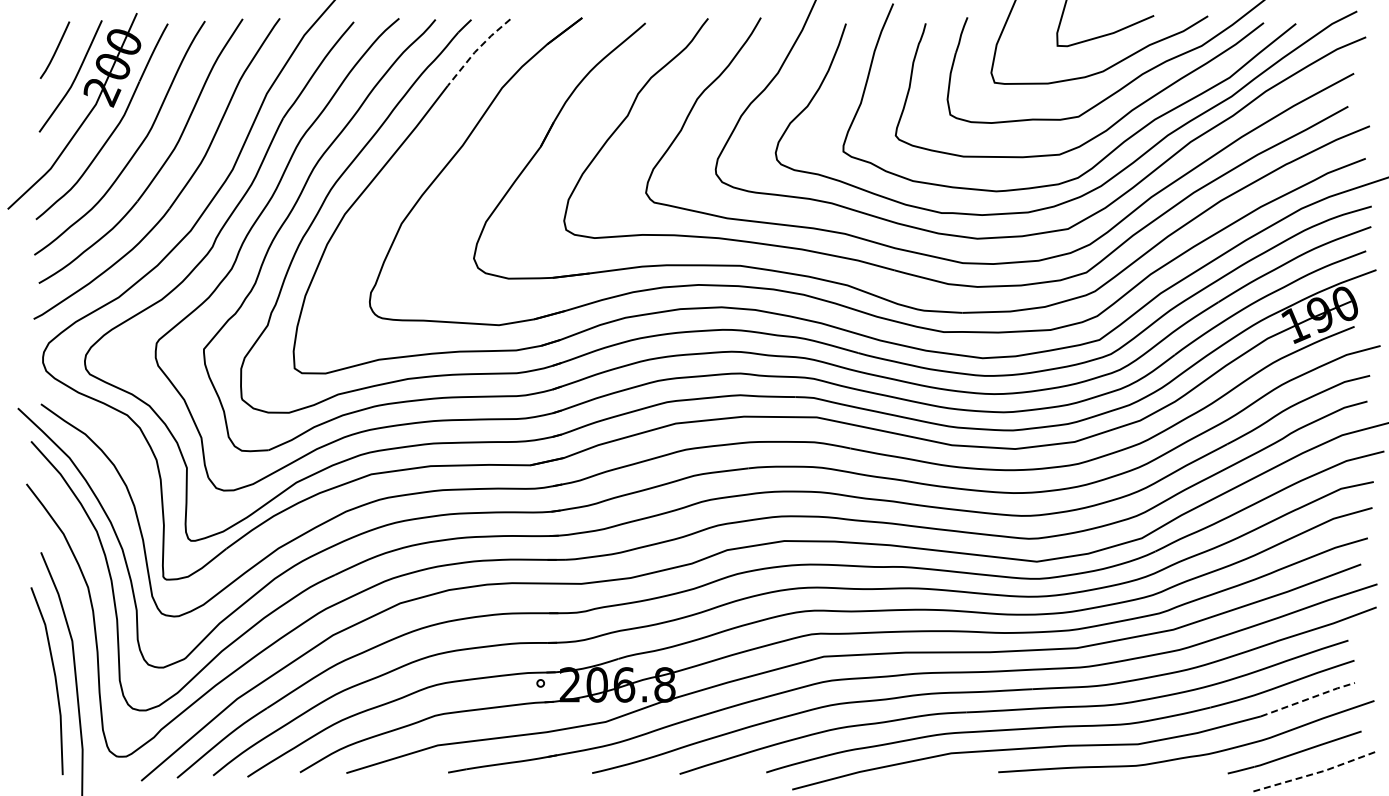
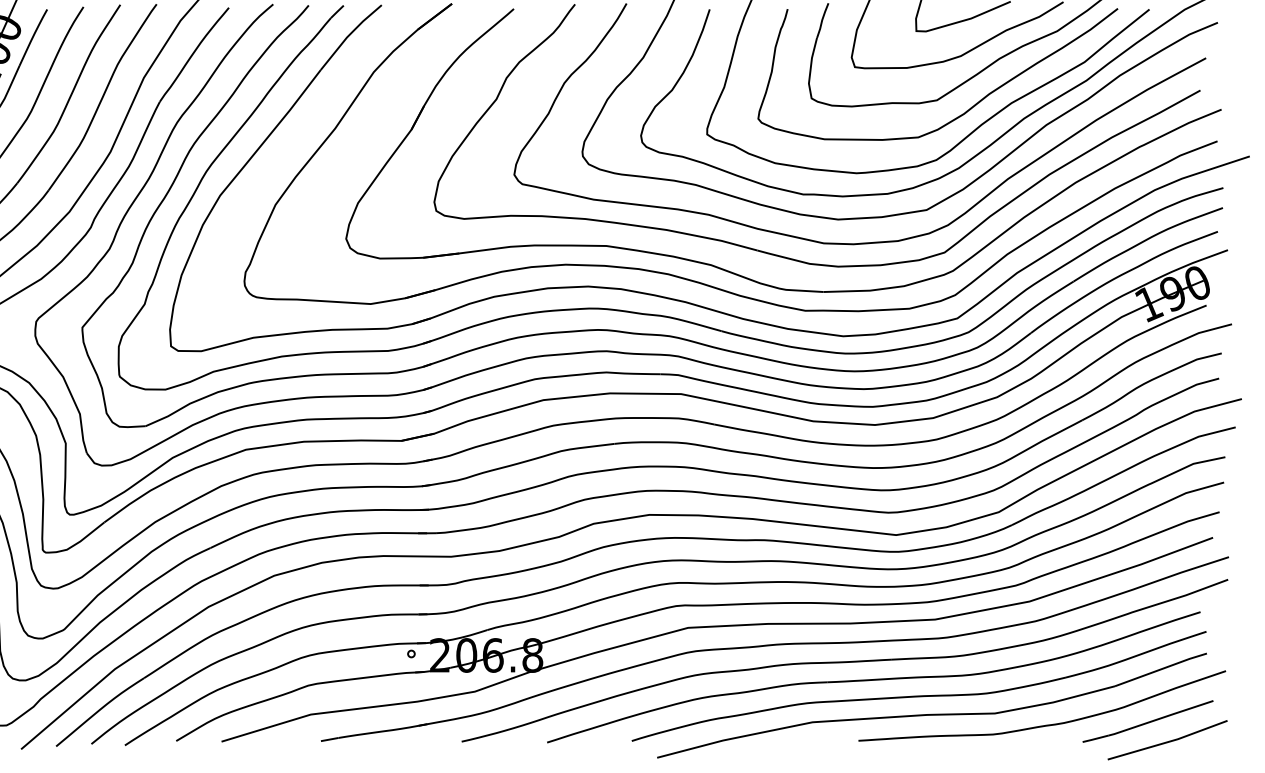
line: (476, 50) -> (348, 35), dashed -> solid
line: (1309, 698) -> (1162, 668), dashed -> solid
line: (1316, 773) -> (1169, 742), dashed -> solid

